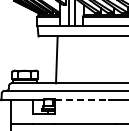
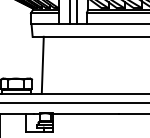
line: (56, 59) -> (42, 64), moved
line: (82, 100) -> (86, 114), dashed -> solid

